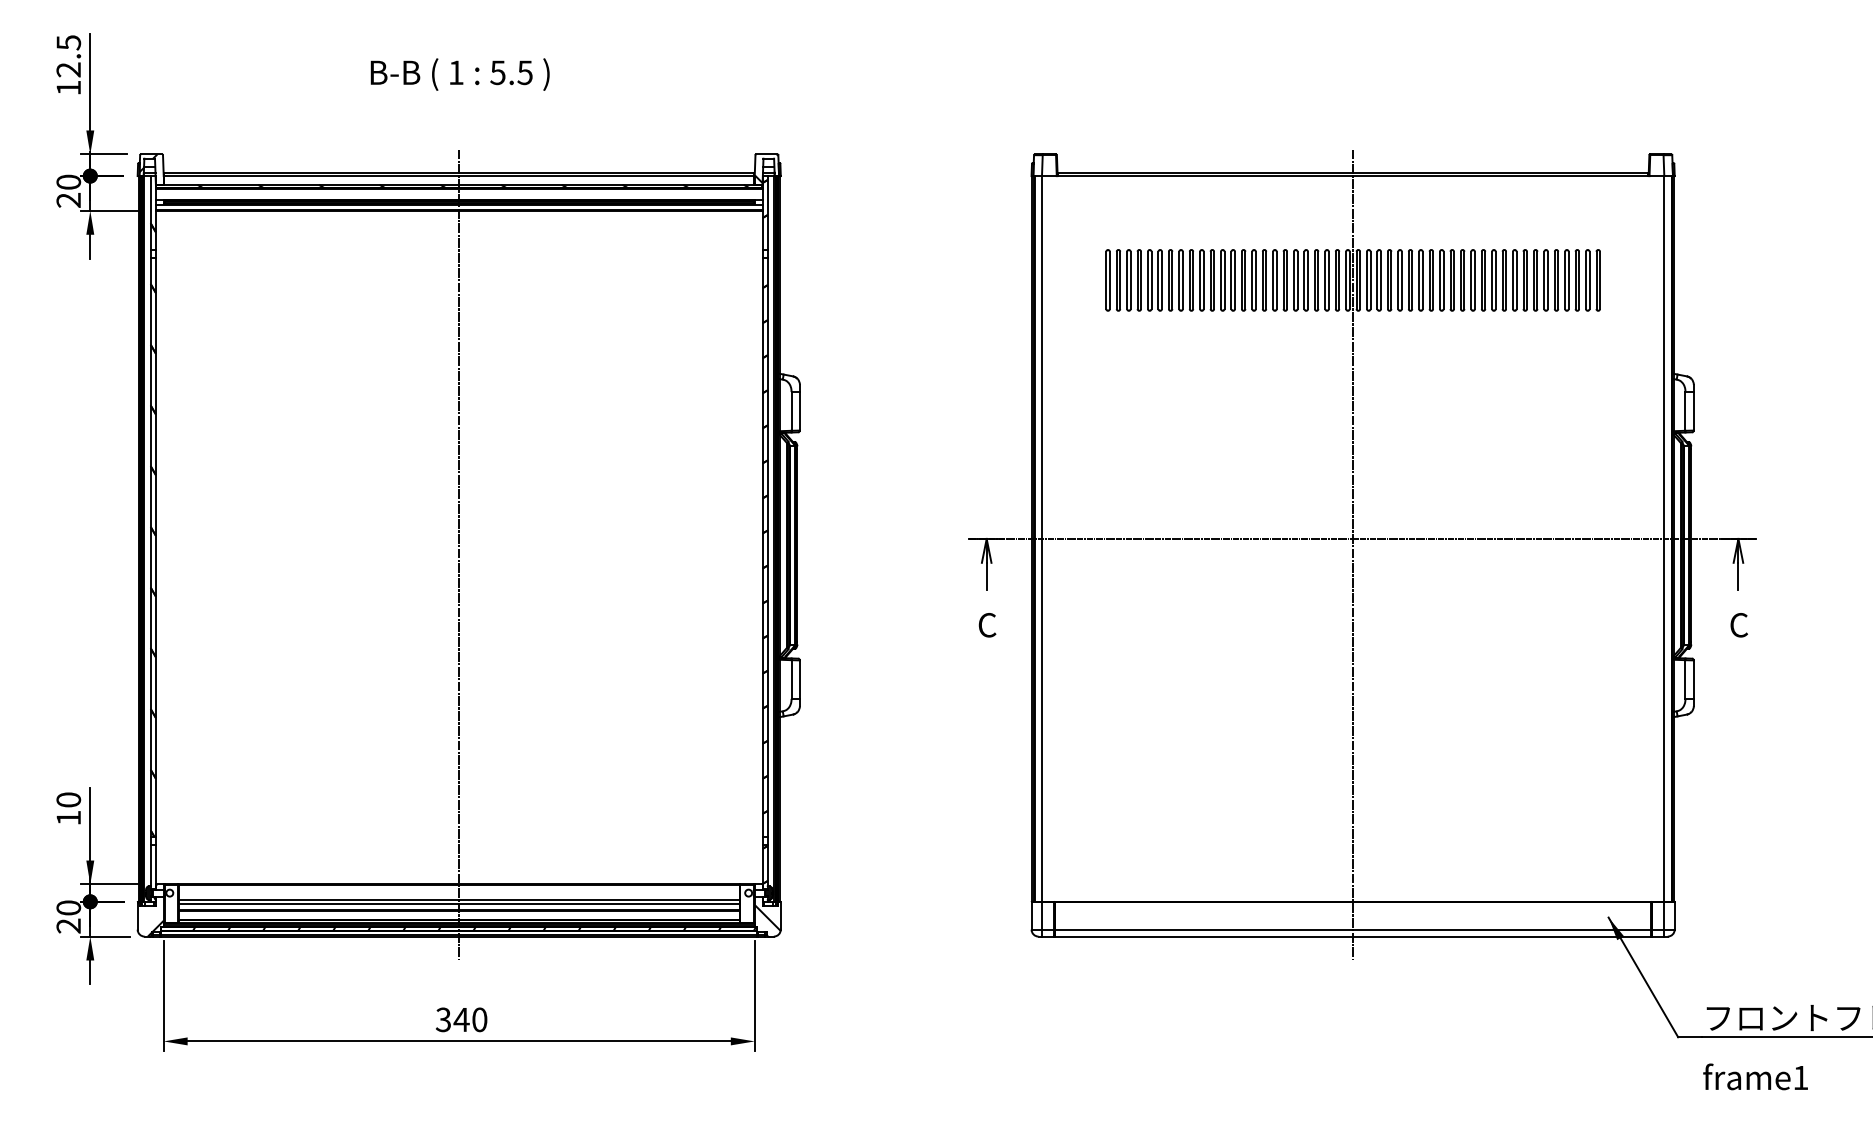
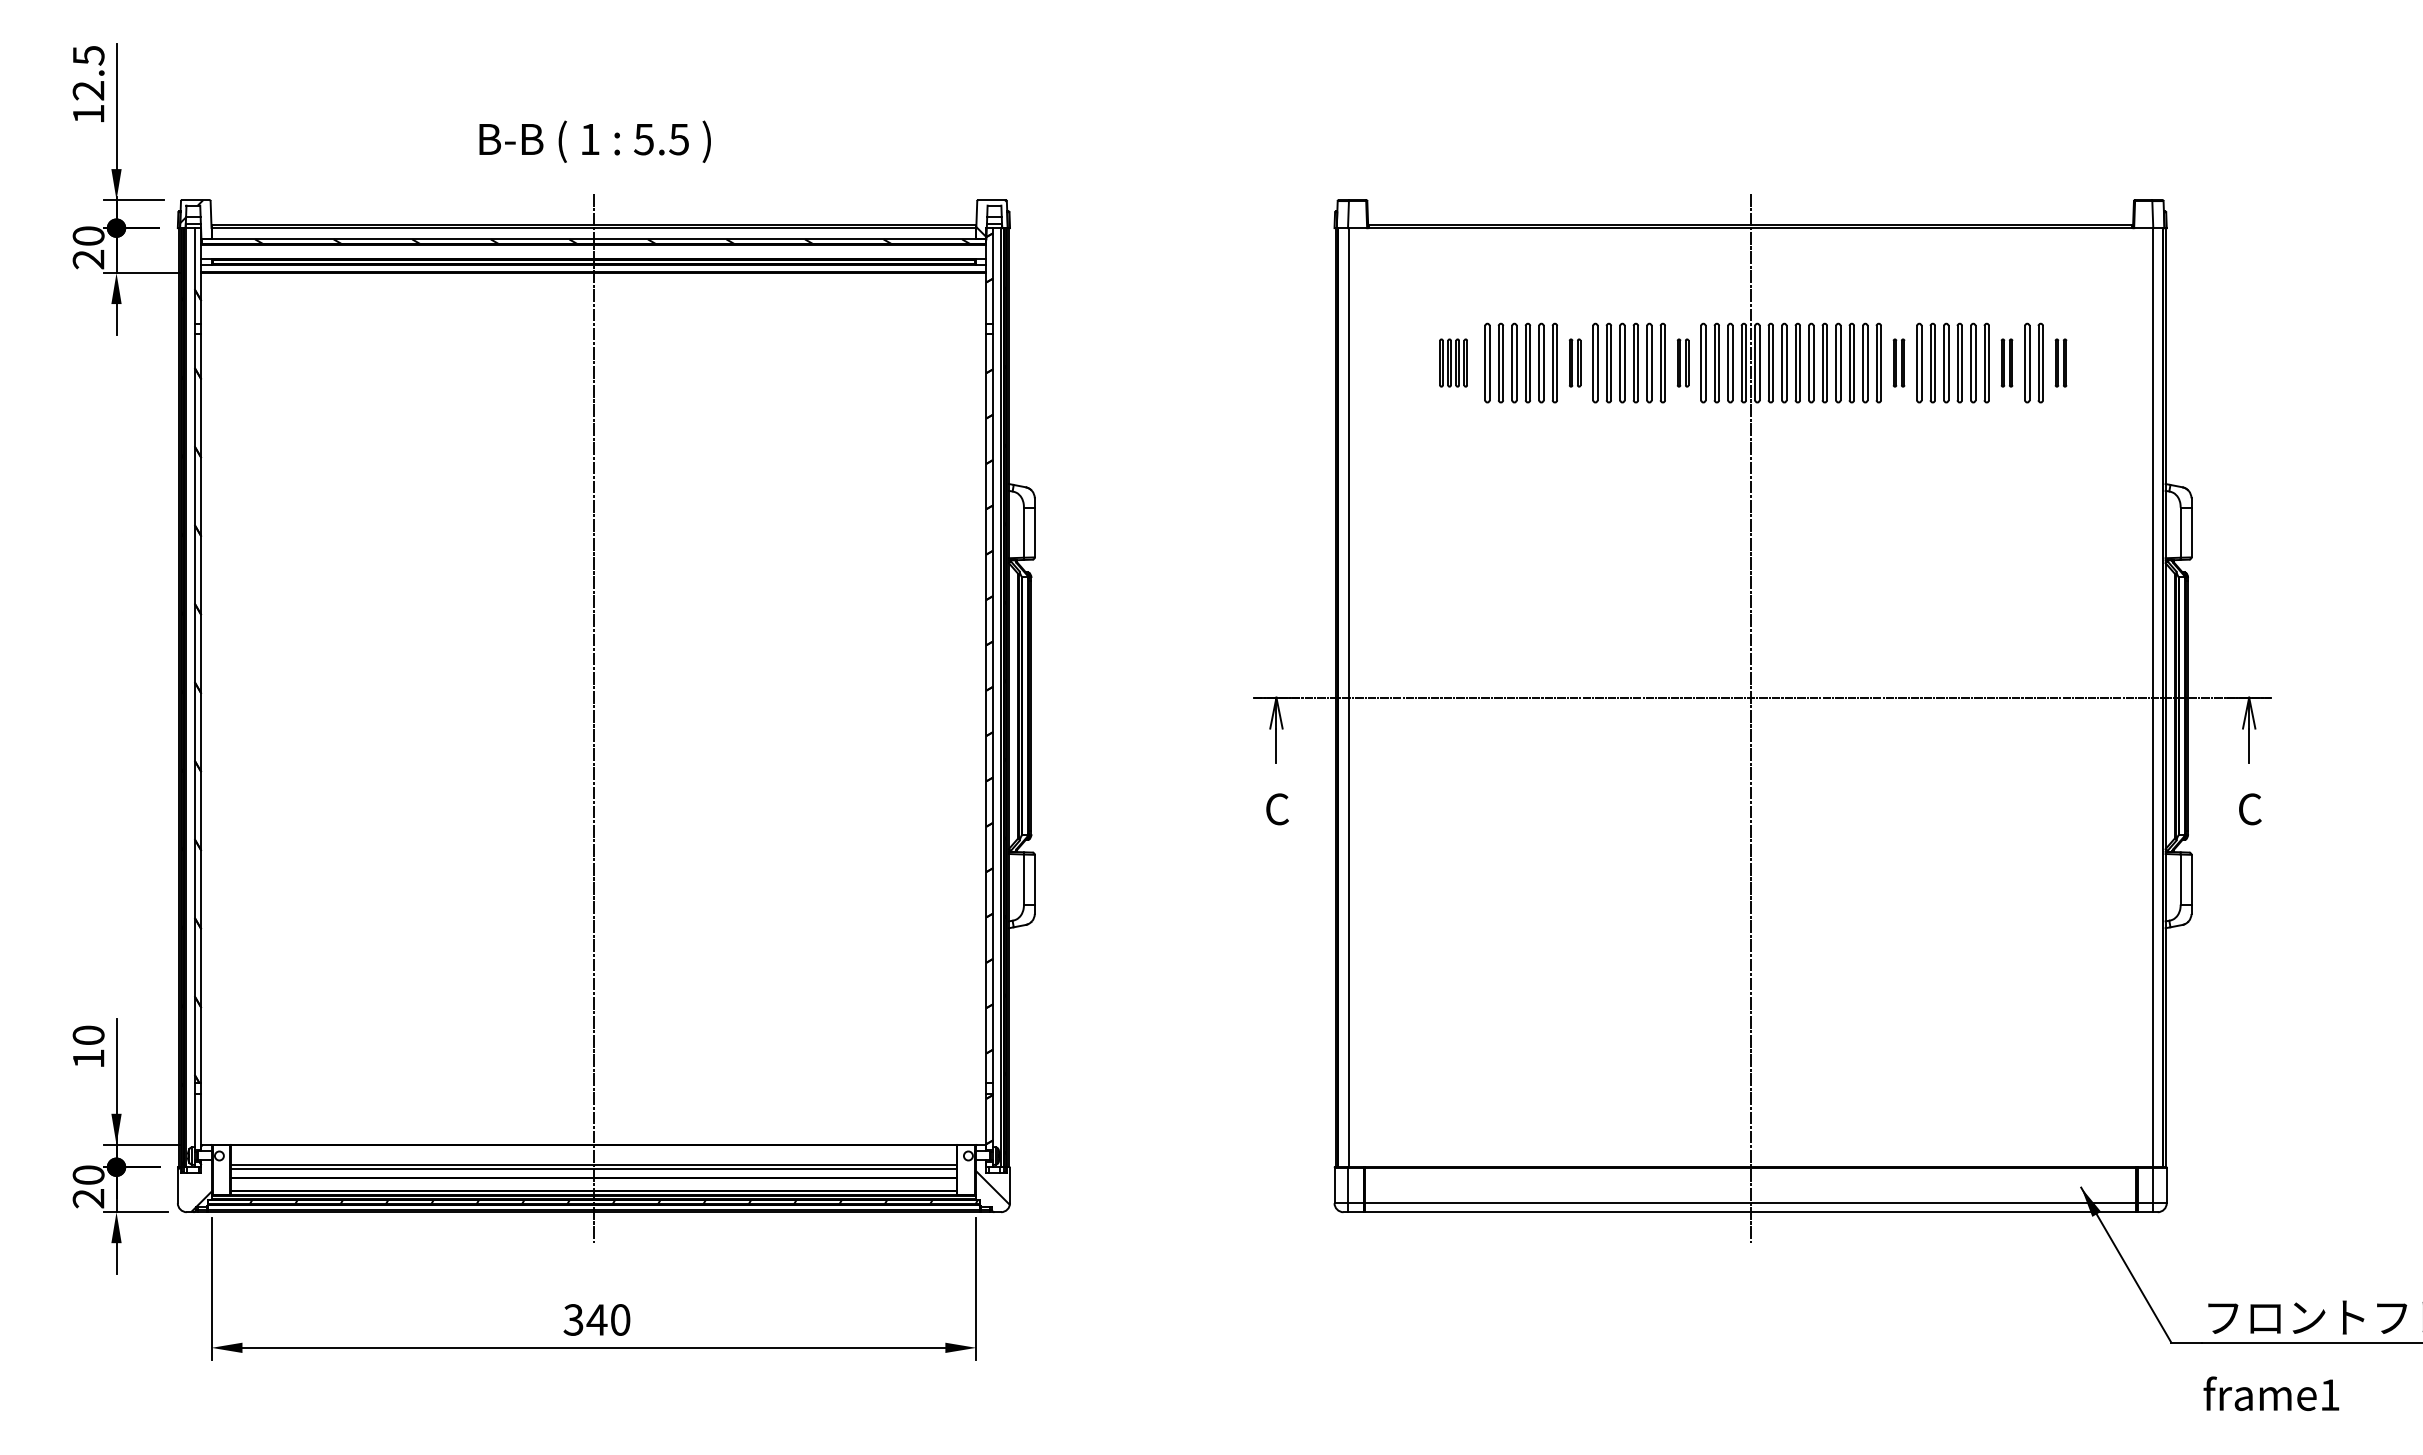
text: (459, 74) -> (594, 141), moved
part: (1123, 279) -> (1453, 362), size x0.6
part: (1217, 279) -> (1574, 362), size x0.6
part: (1300, 279) -> (1682, 362), size x0.6
part: (1467, 279) -> (1898, 362), size x0.6
part: (1550, 279) -> (2006, 362), size x0.6
part: (1592, 279) -> (2060, 362), size x0.6

